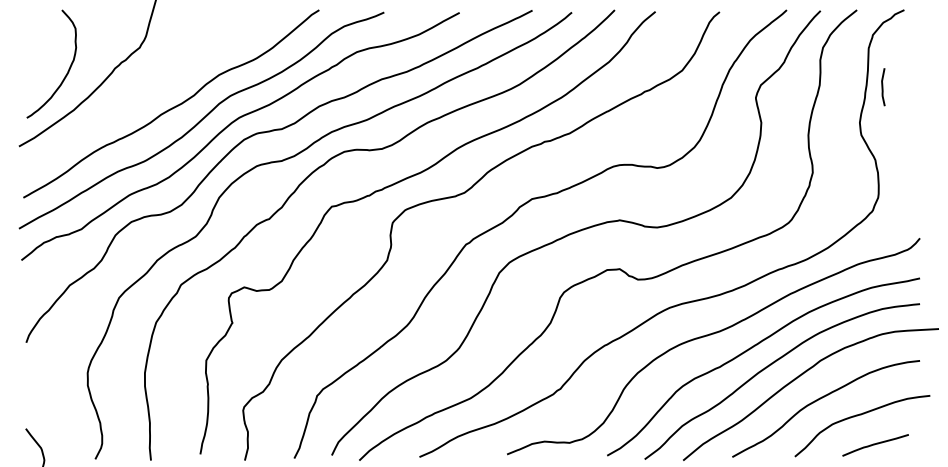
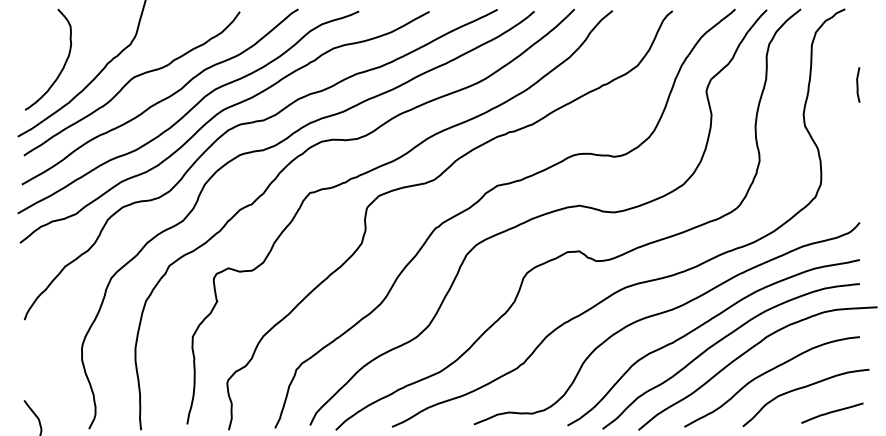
curve: (139, 87) -> (130, 81), added
curve: (883, 87) -> (858, 85), moved
curve: (875, 444) -> (832, 412), moved

